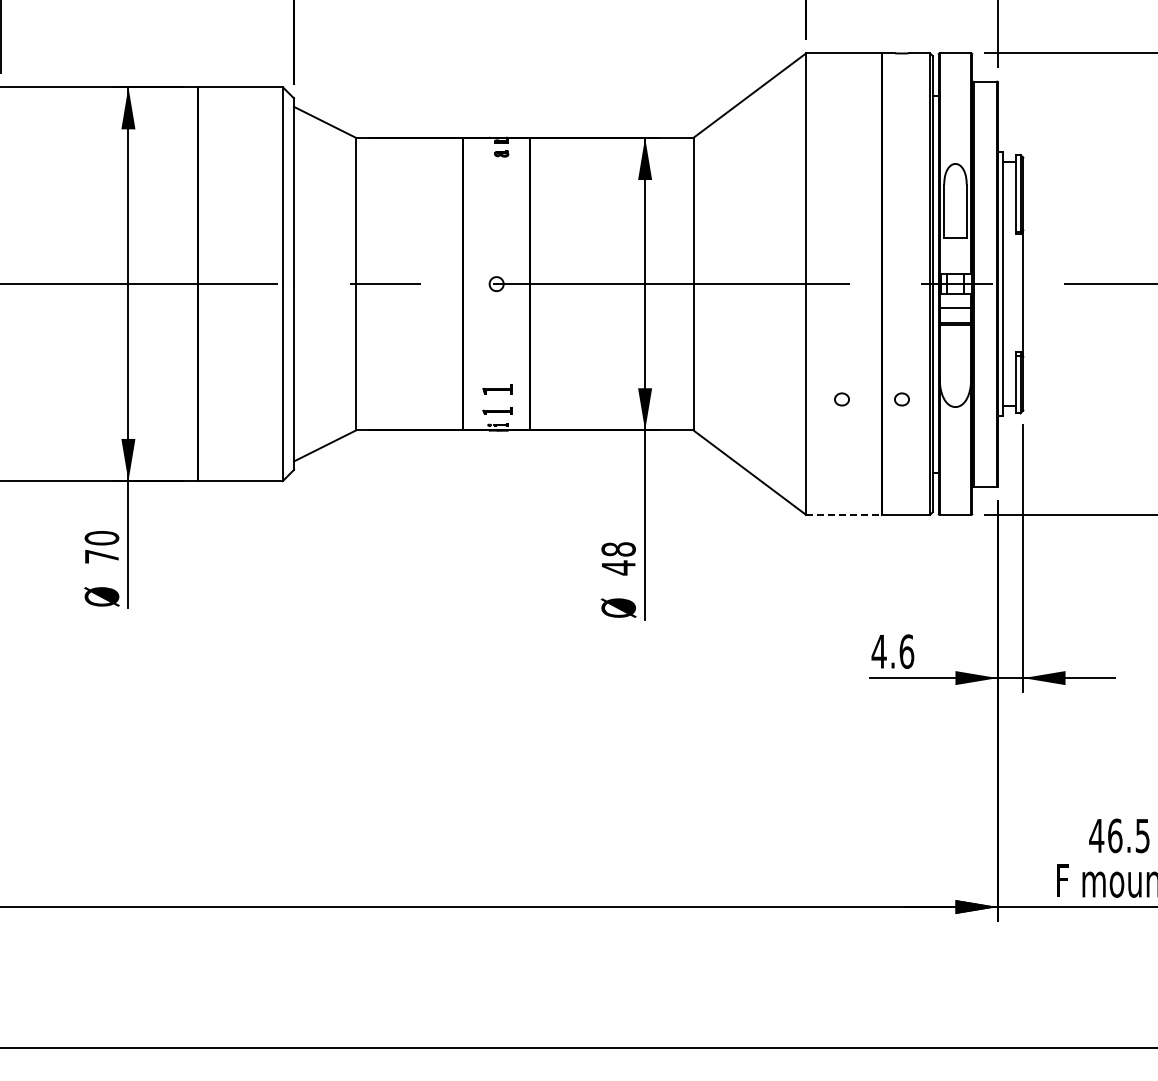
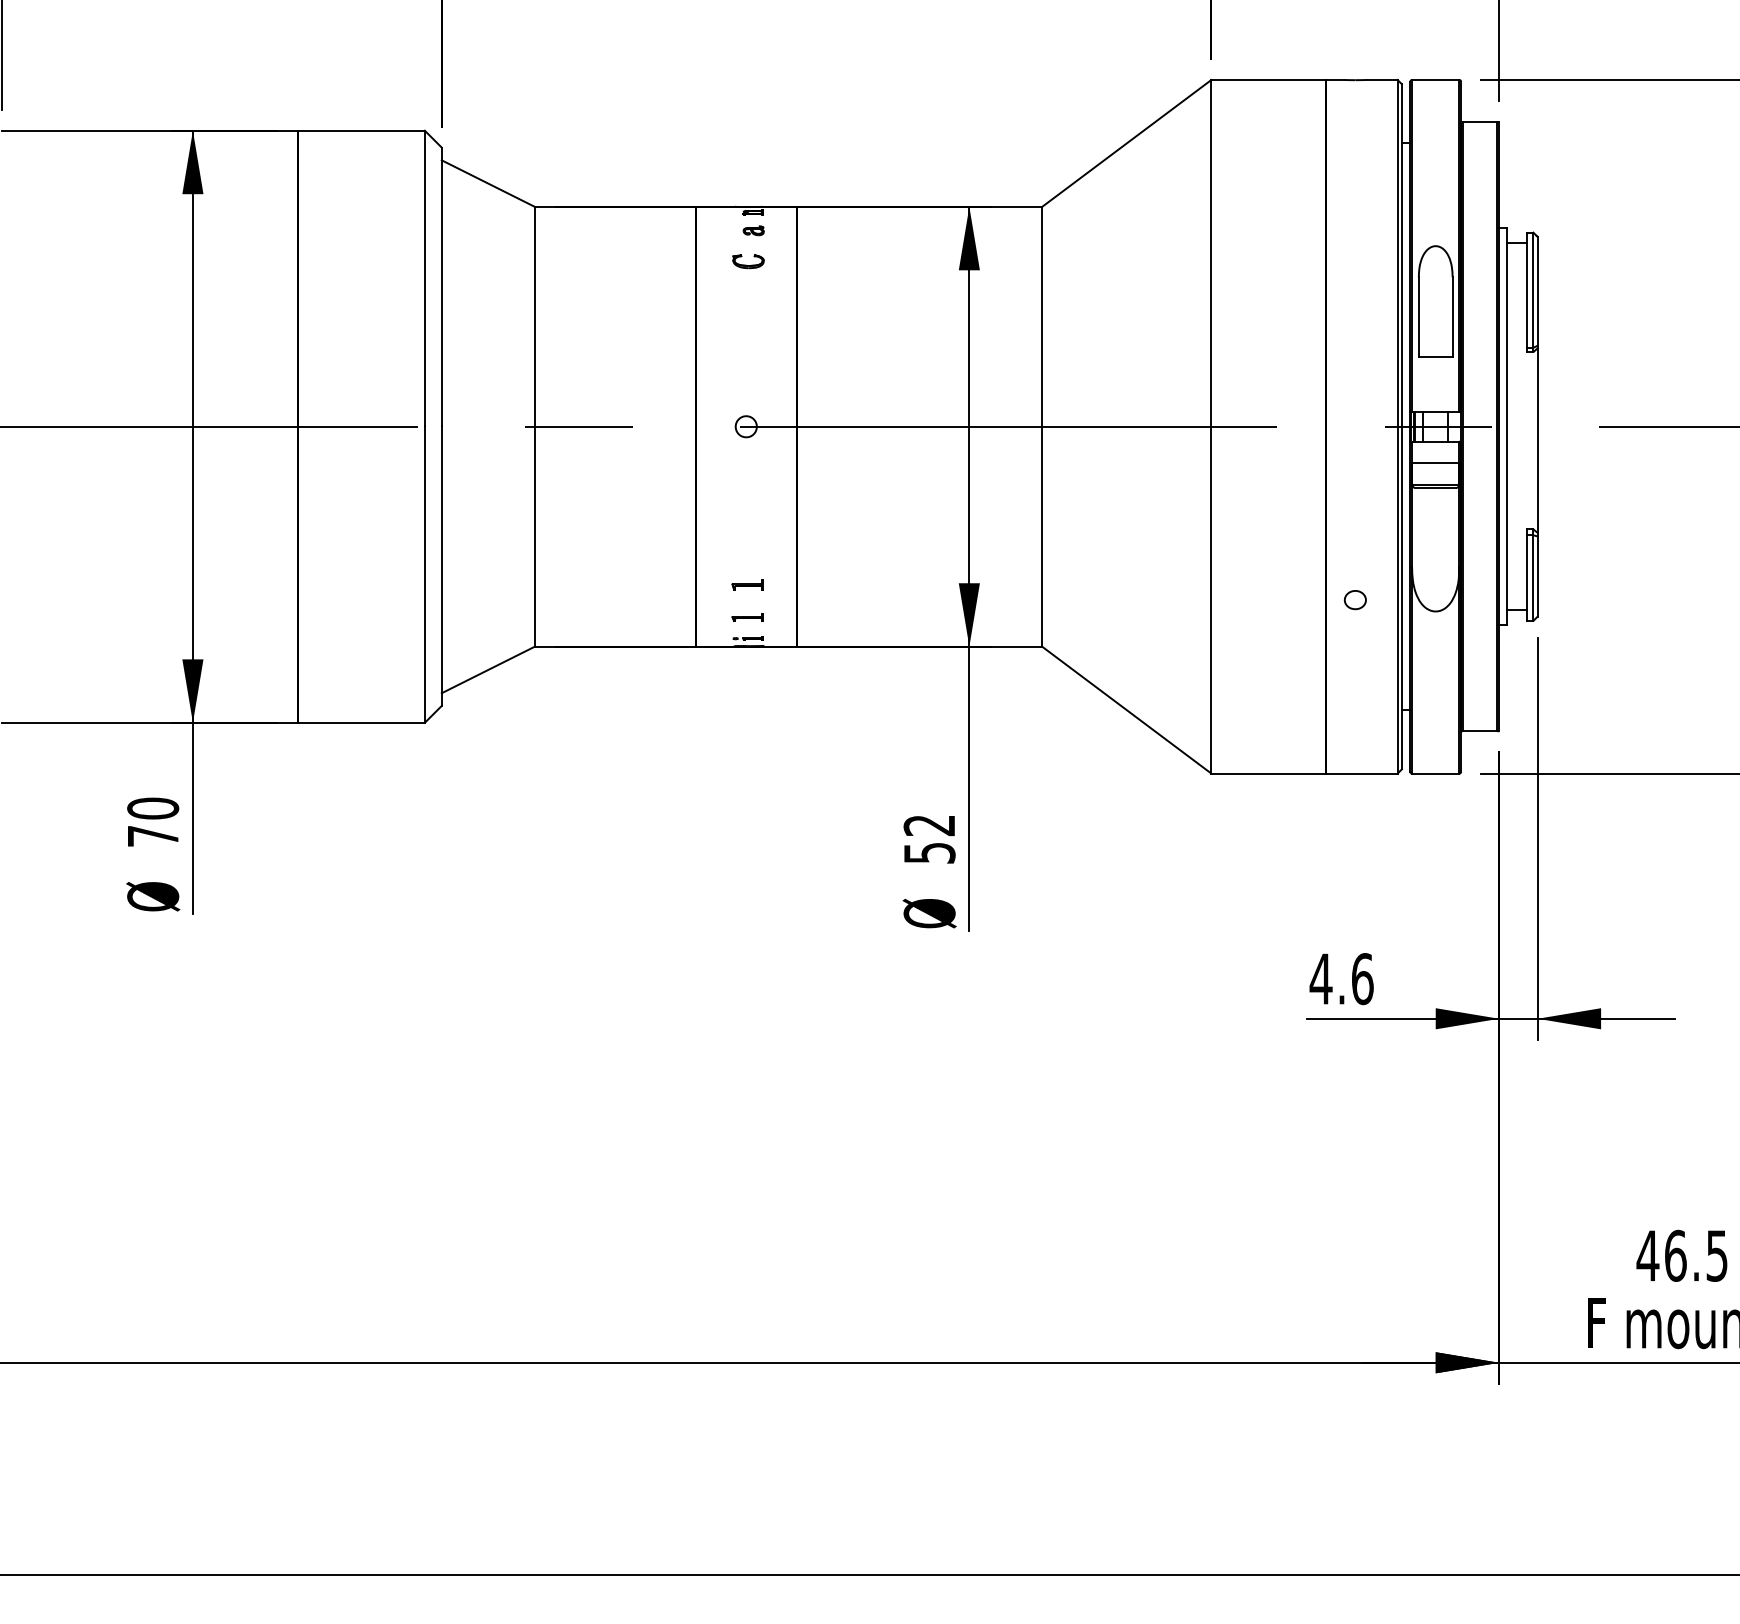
part: (498, 174) -> (749, 262), added
part: (497, 389) -> (747, 585), size x0.71
part: (841, 399) -> (1264, 600), removed
part: (497, 410) -> (747, 616), size x0.71
line: (844, 514) -> (1268, 772), dashed -> solid
text: (618, 558) -> (929, 839), 48 -> 52

